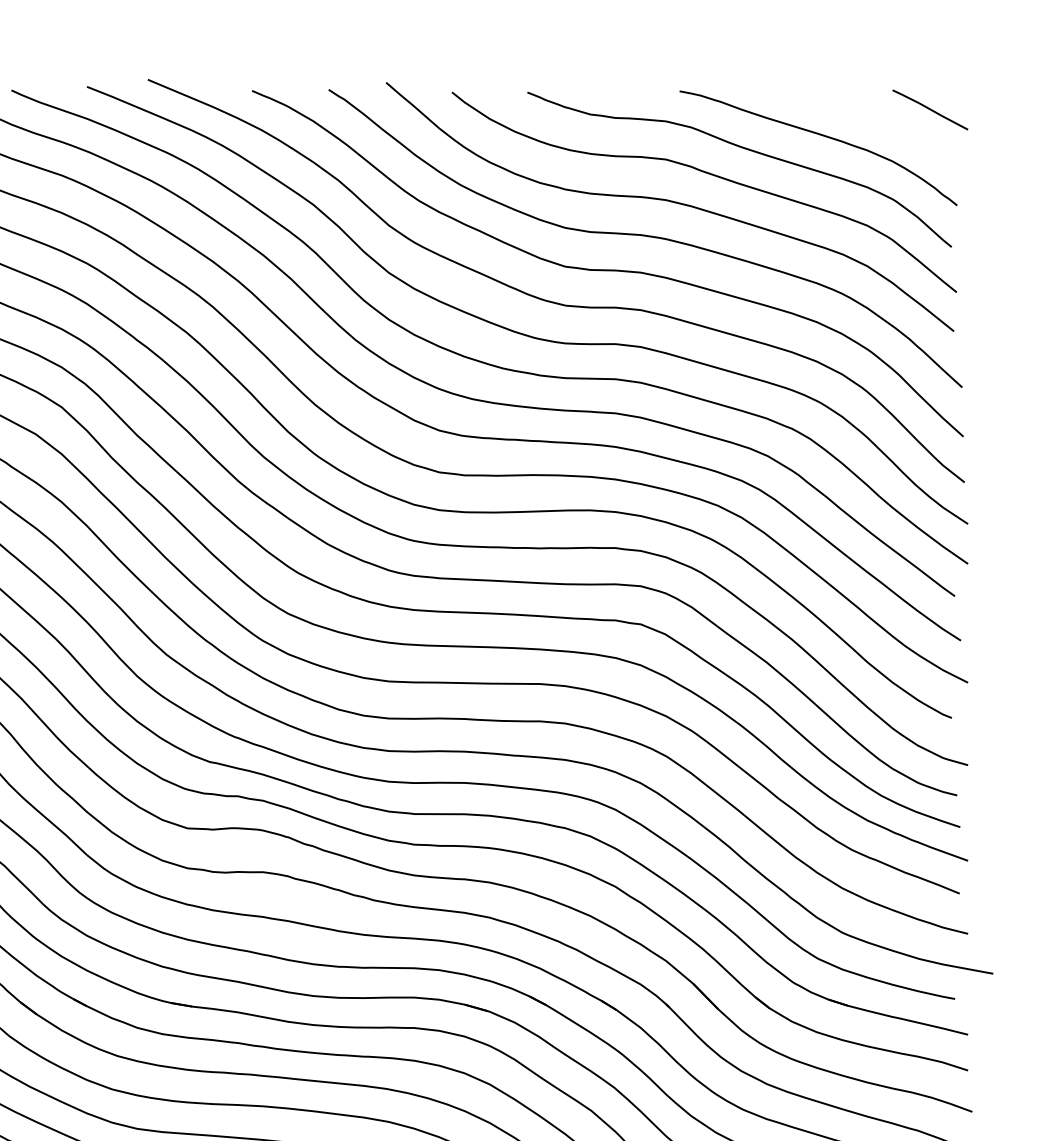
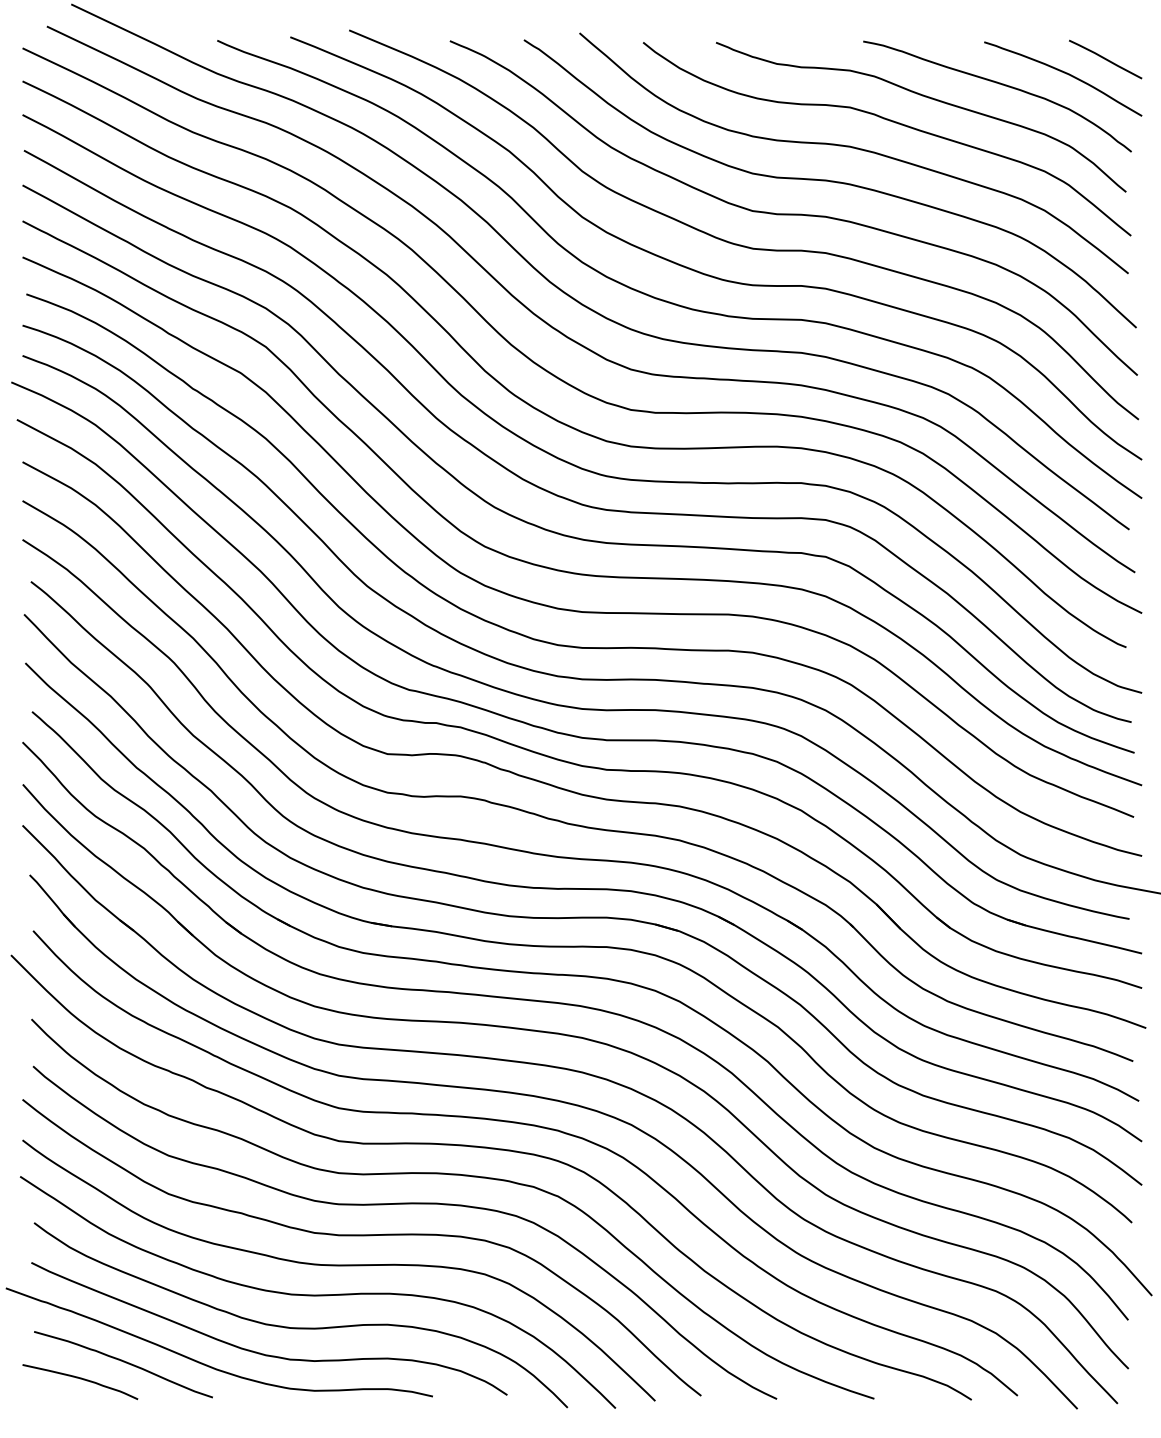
curve: (889, 125) -> (1066, 74), added

